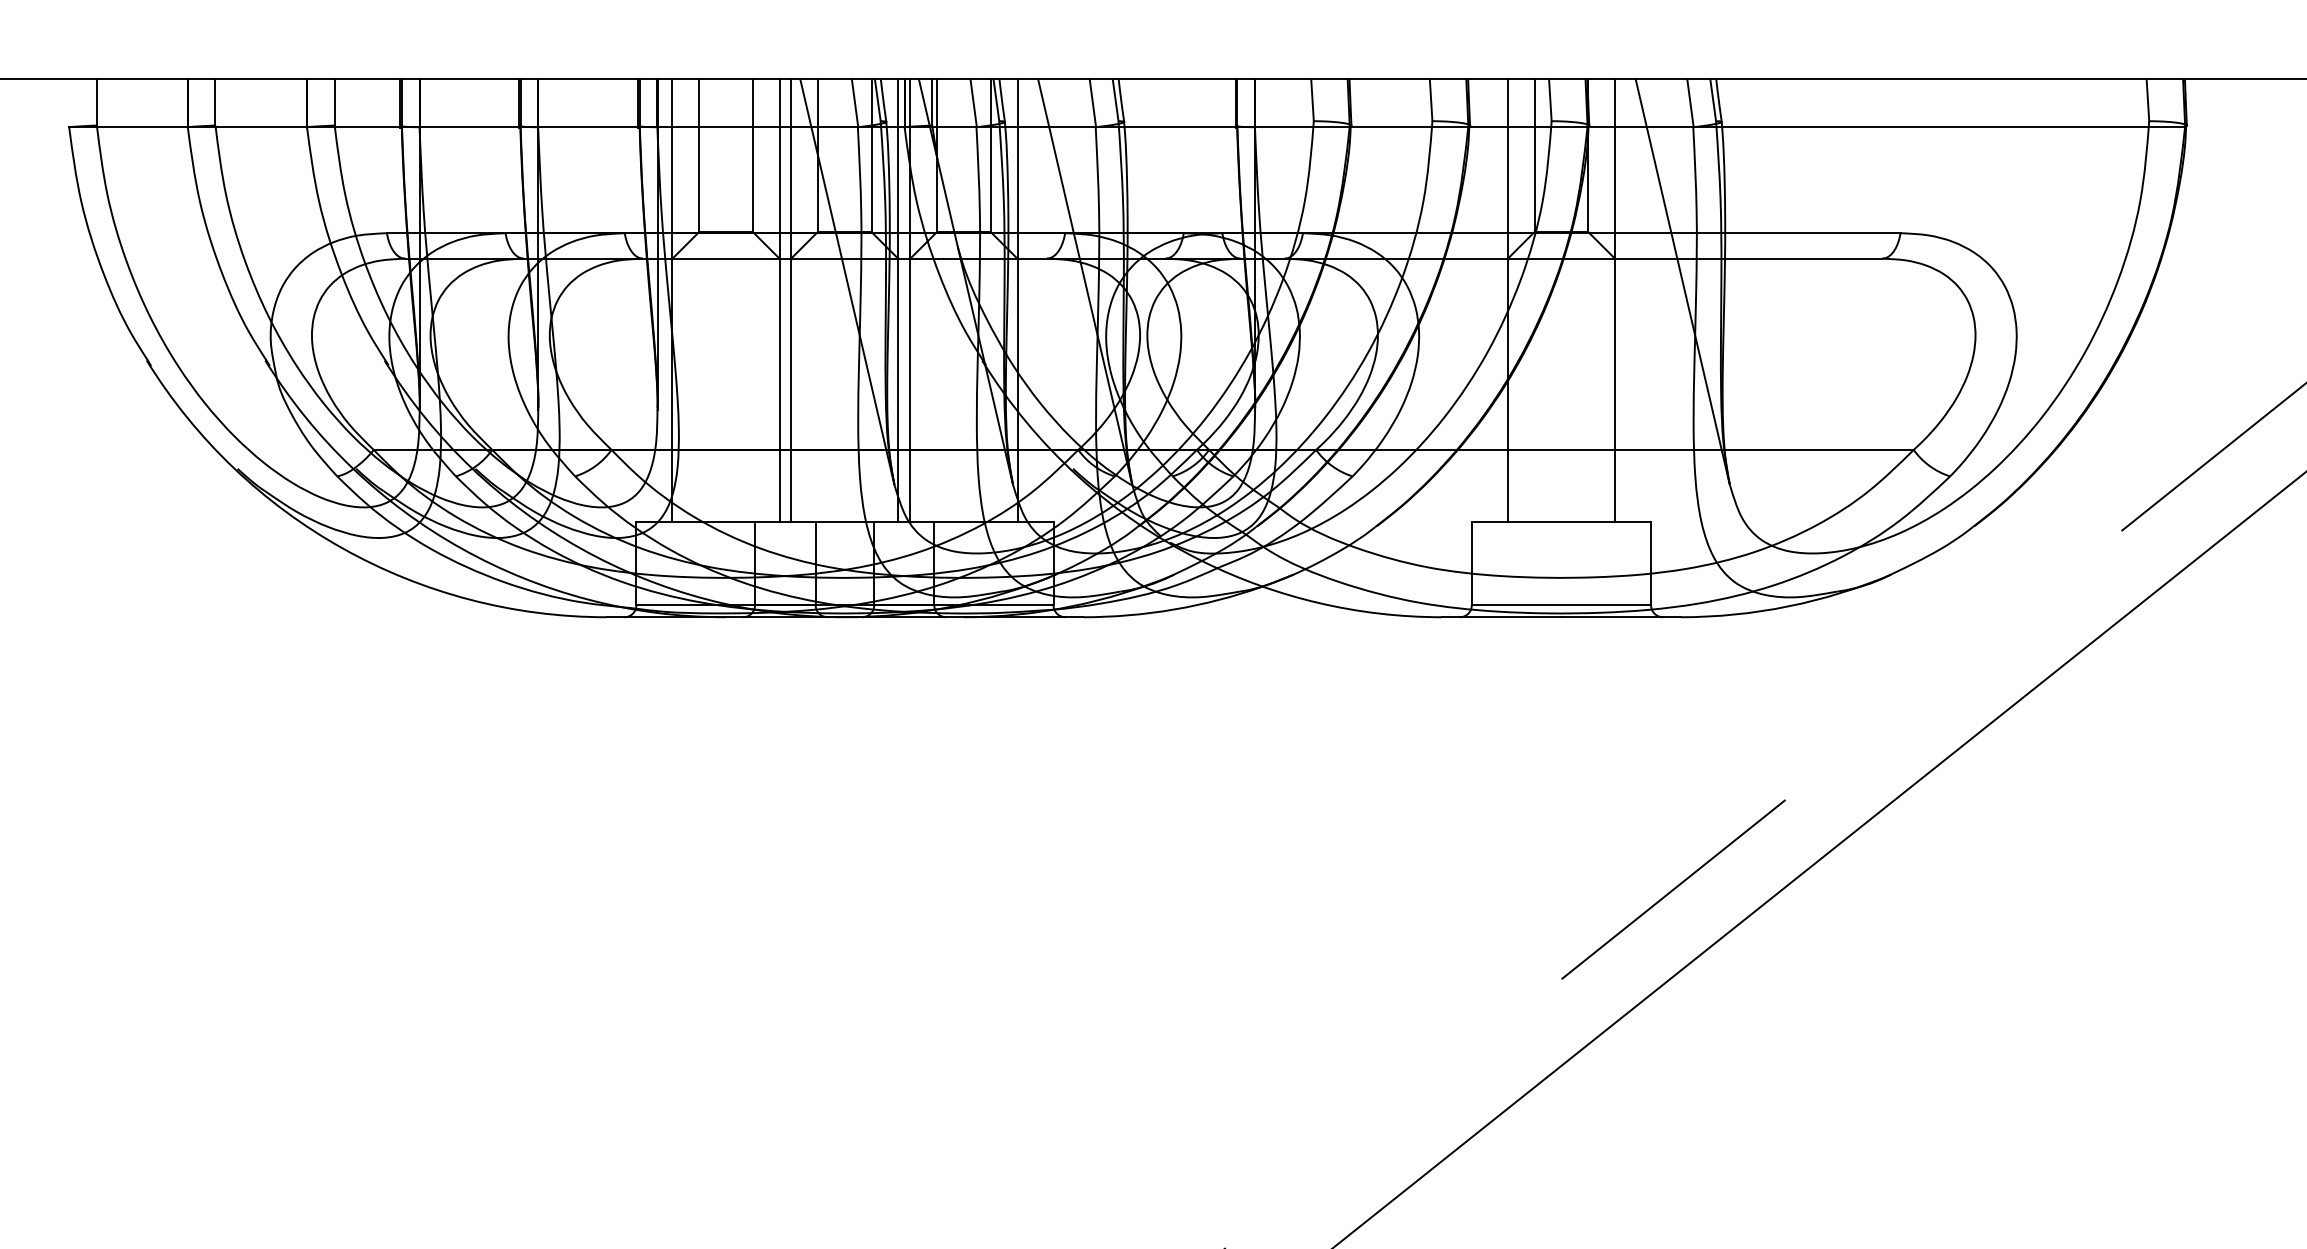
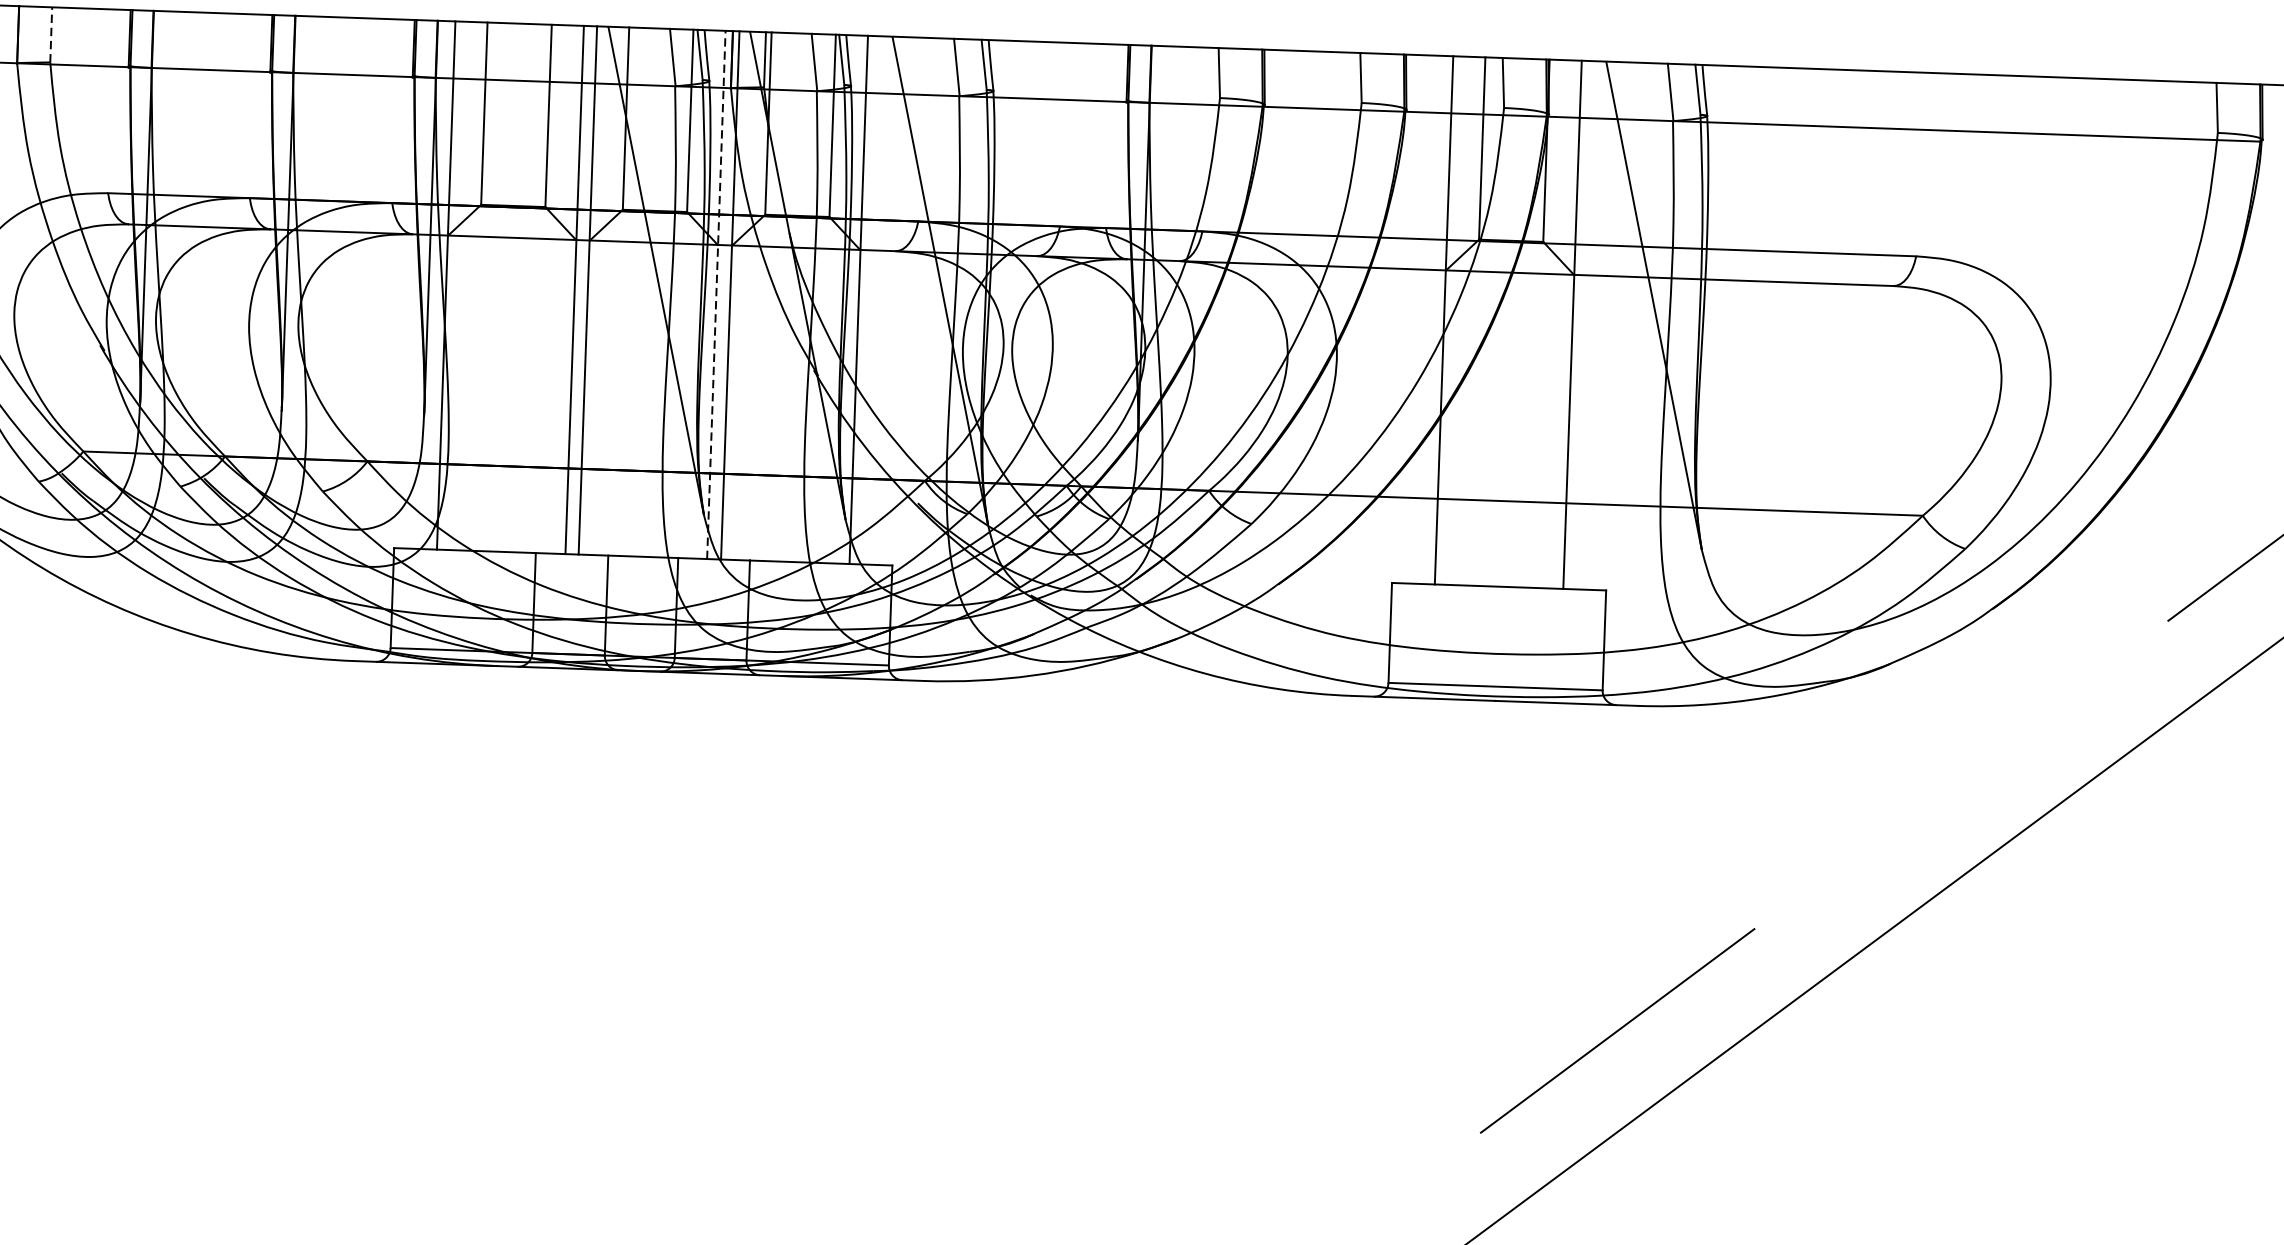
line: (334, 101) -> (51, 33), solid -> dashed
line: (898, 300) -> (716, 294), solid -> dashed

